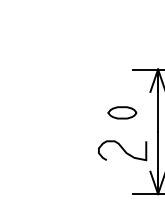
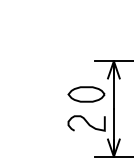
part: (122, 112) -> (86, 94), size x1.67

